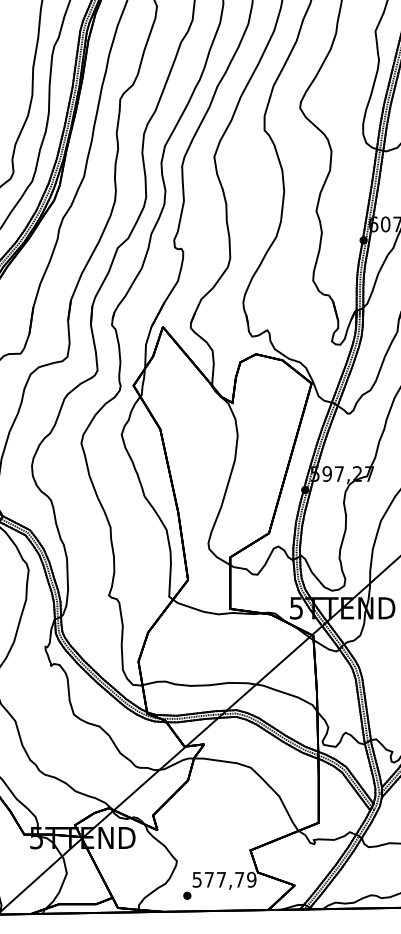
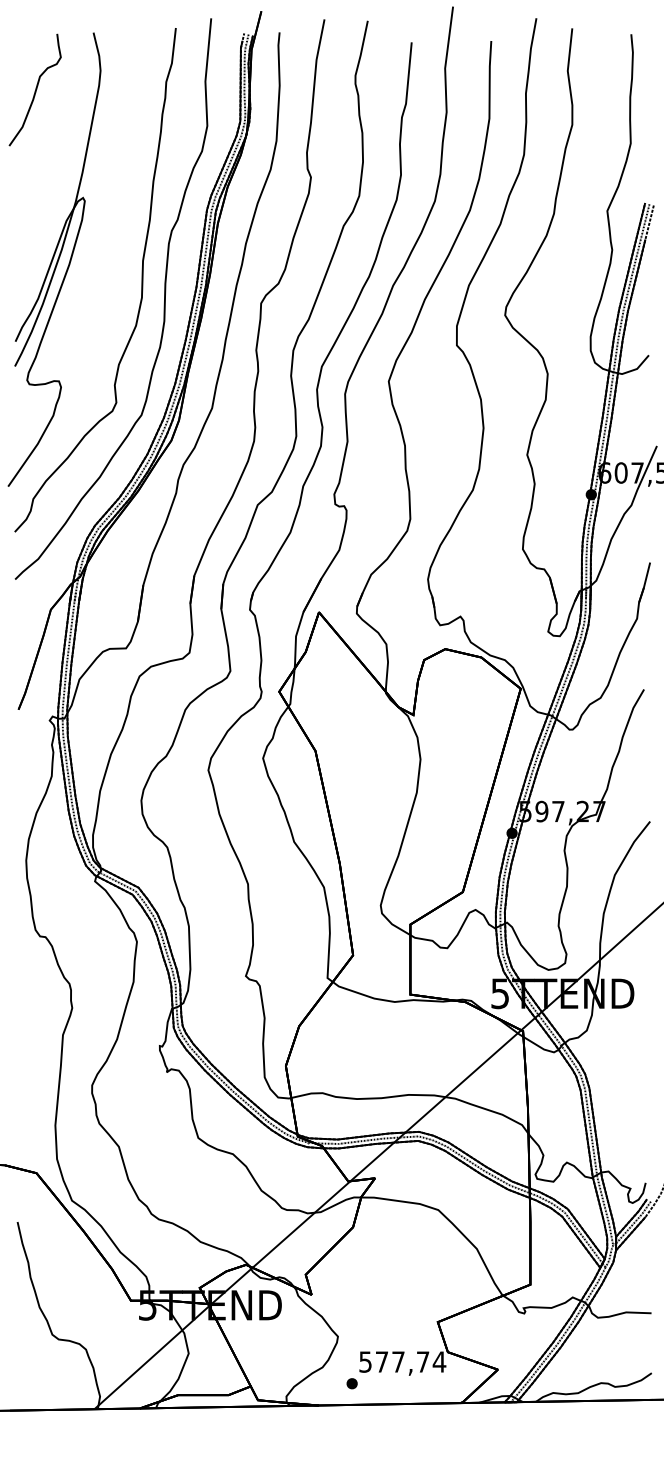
text: (251, 879) -> (439, 1361), 577,79 -> 577,74

